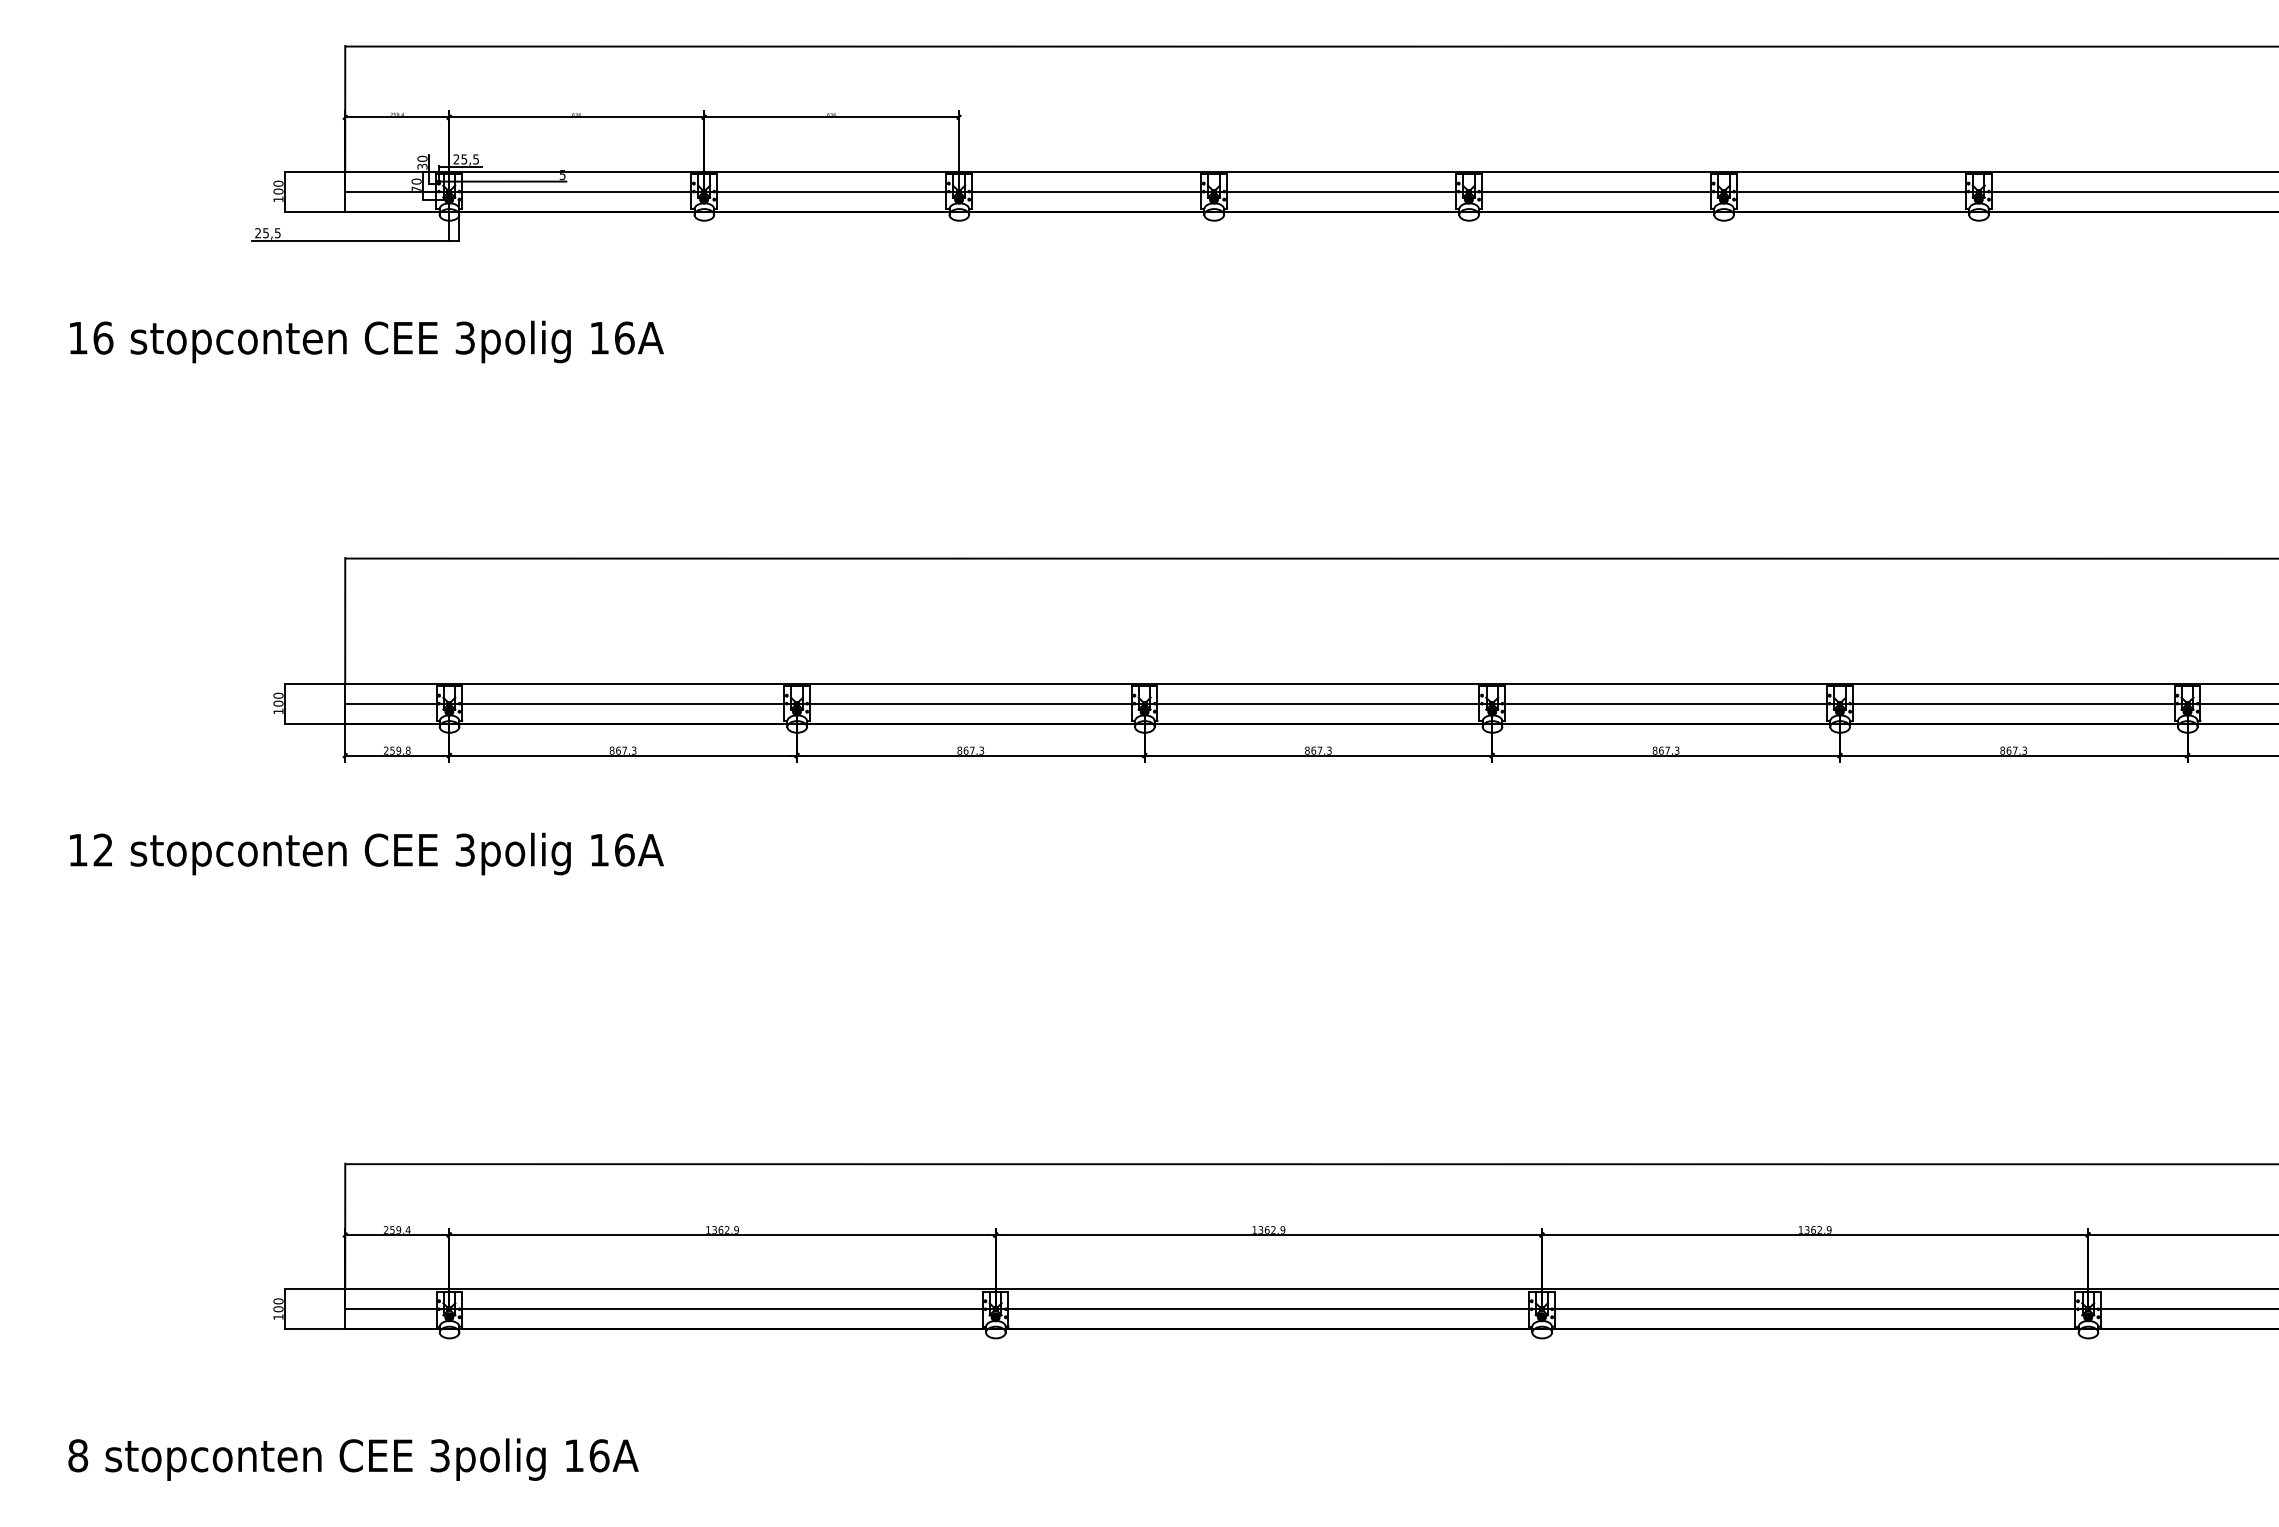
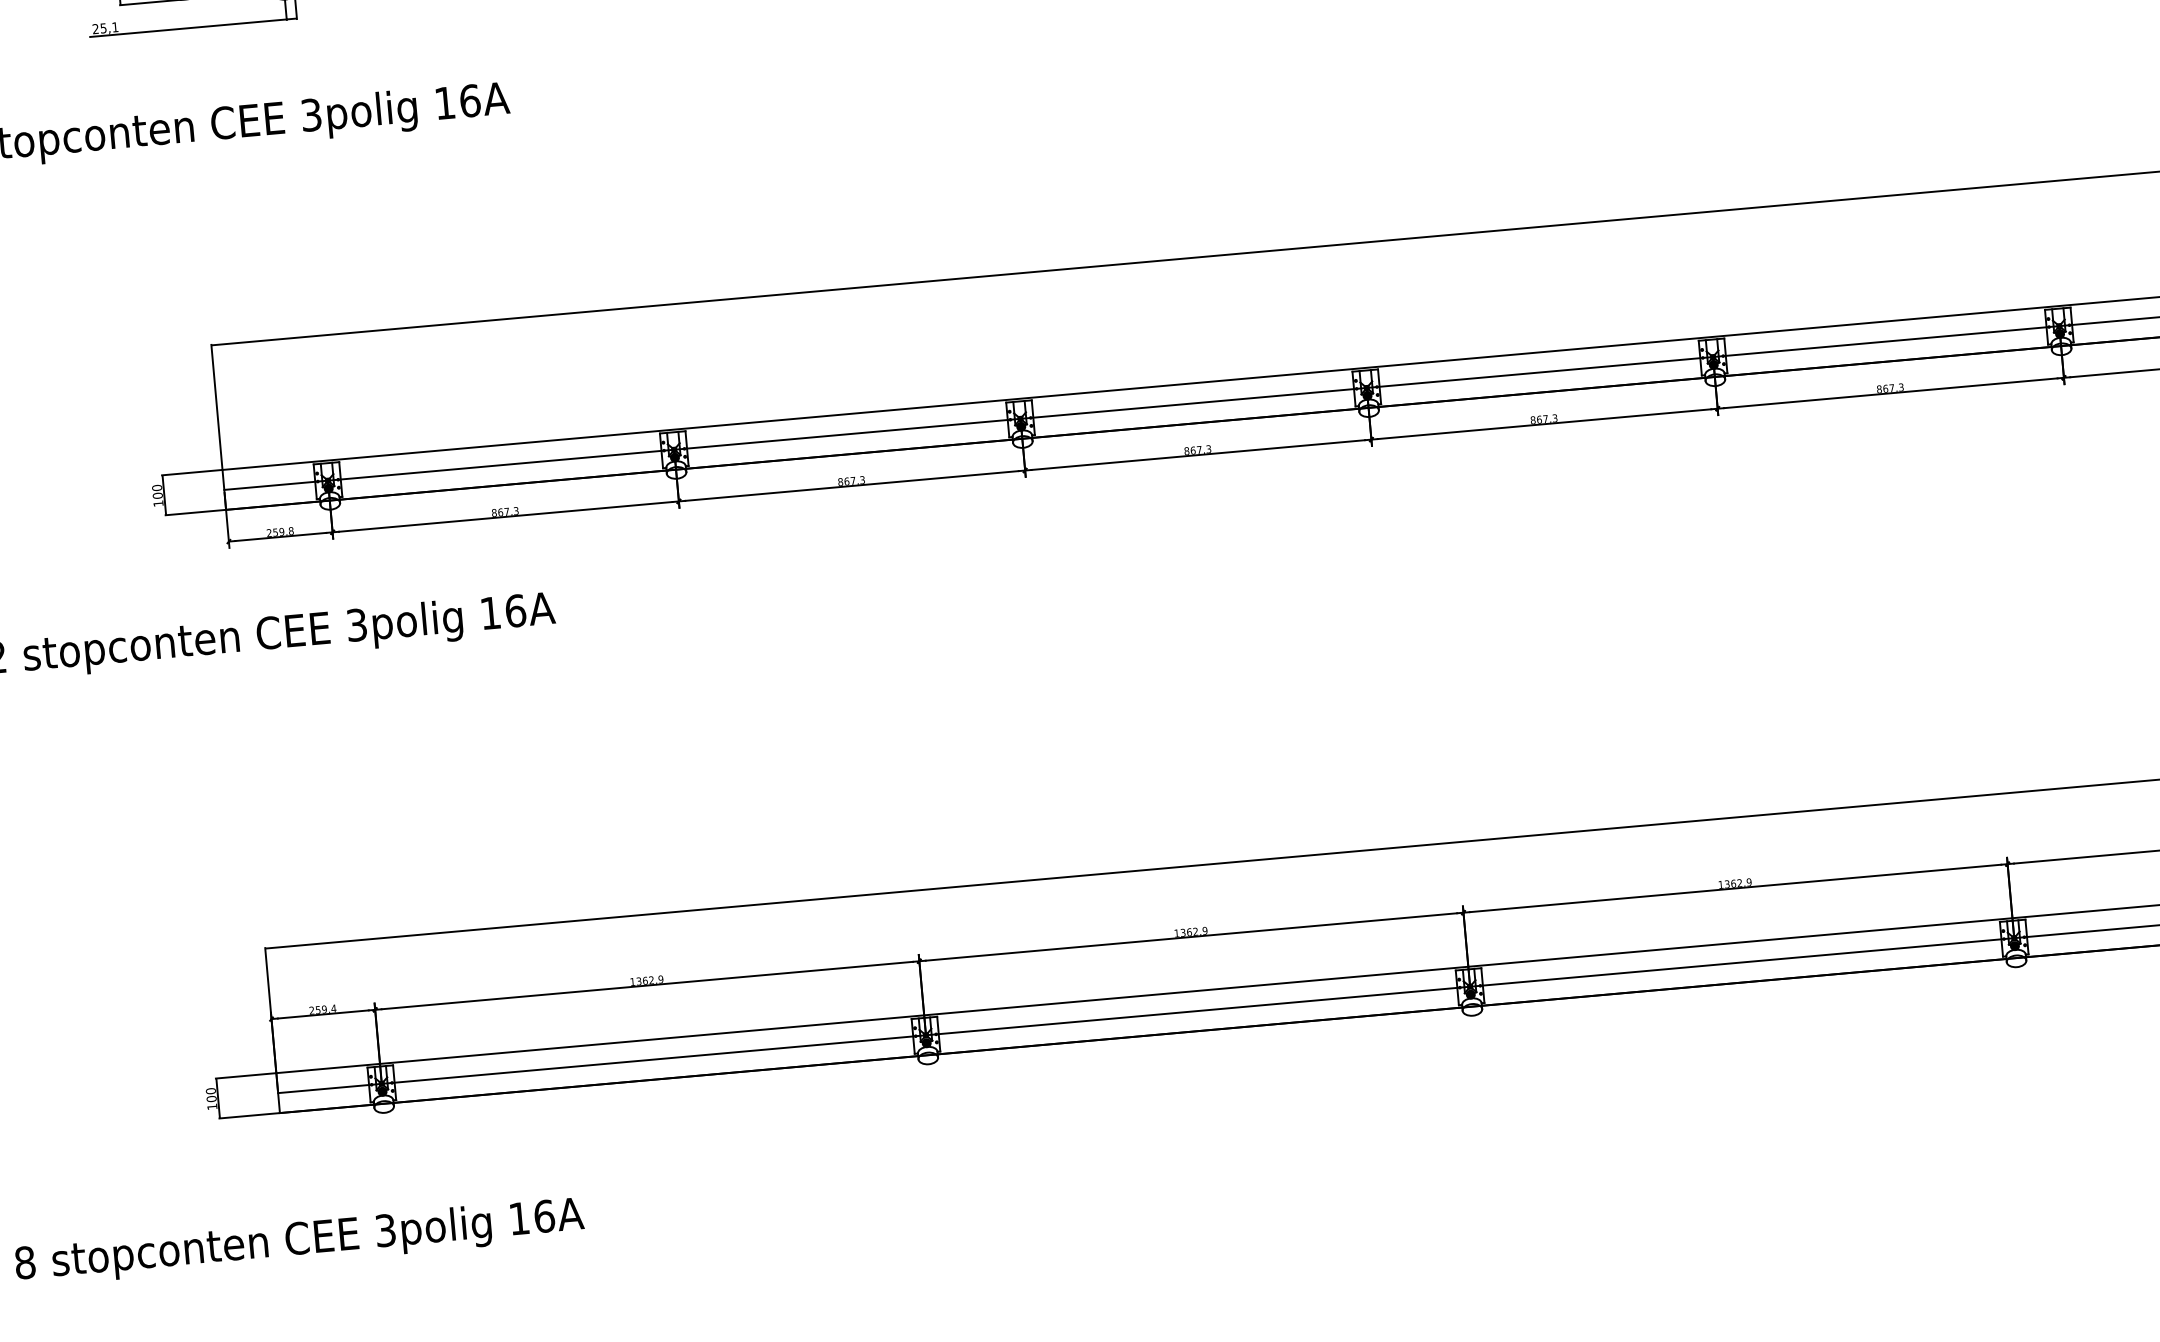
text: (277, 233) -> (115, 27), 25,5 -> 25,1

